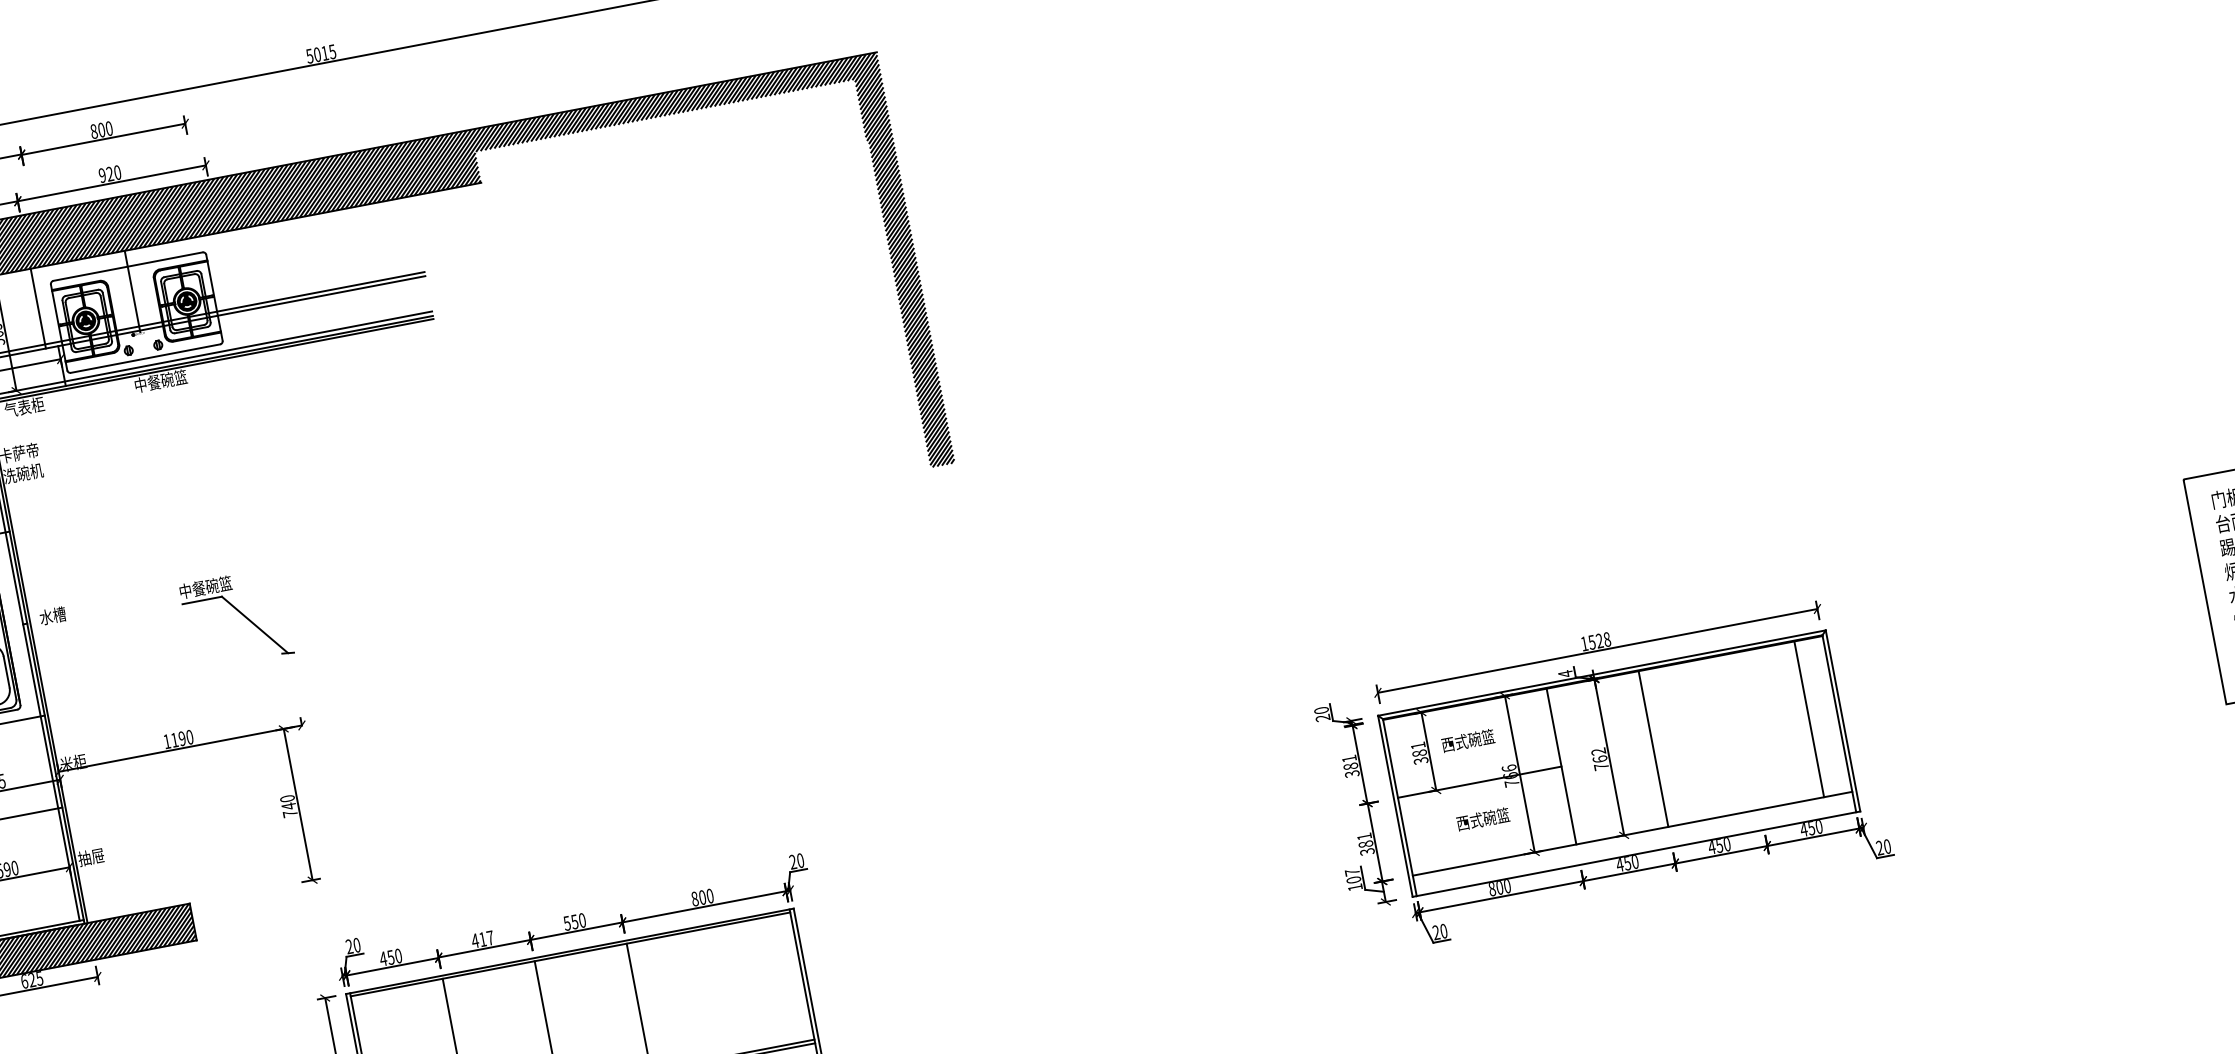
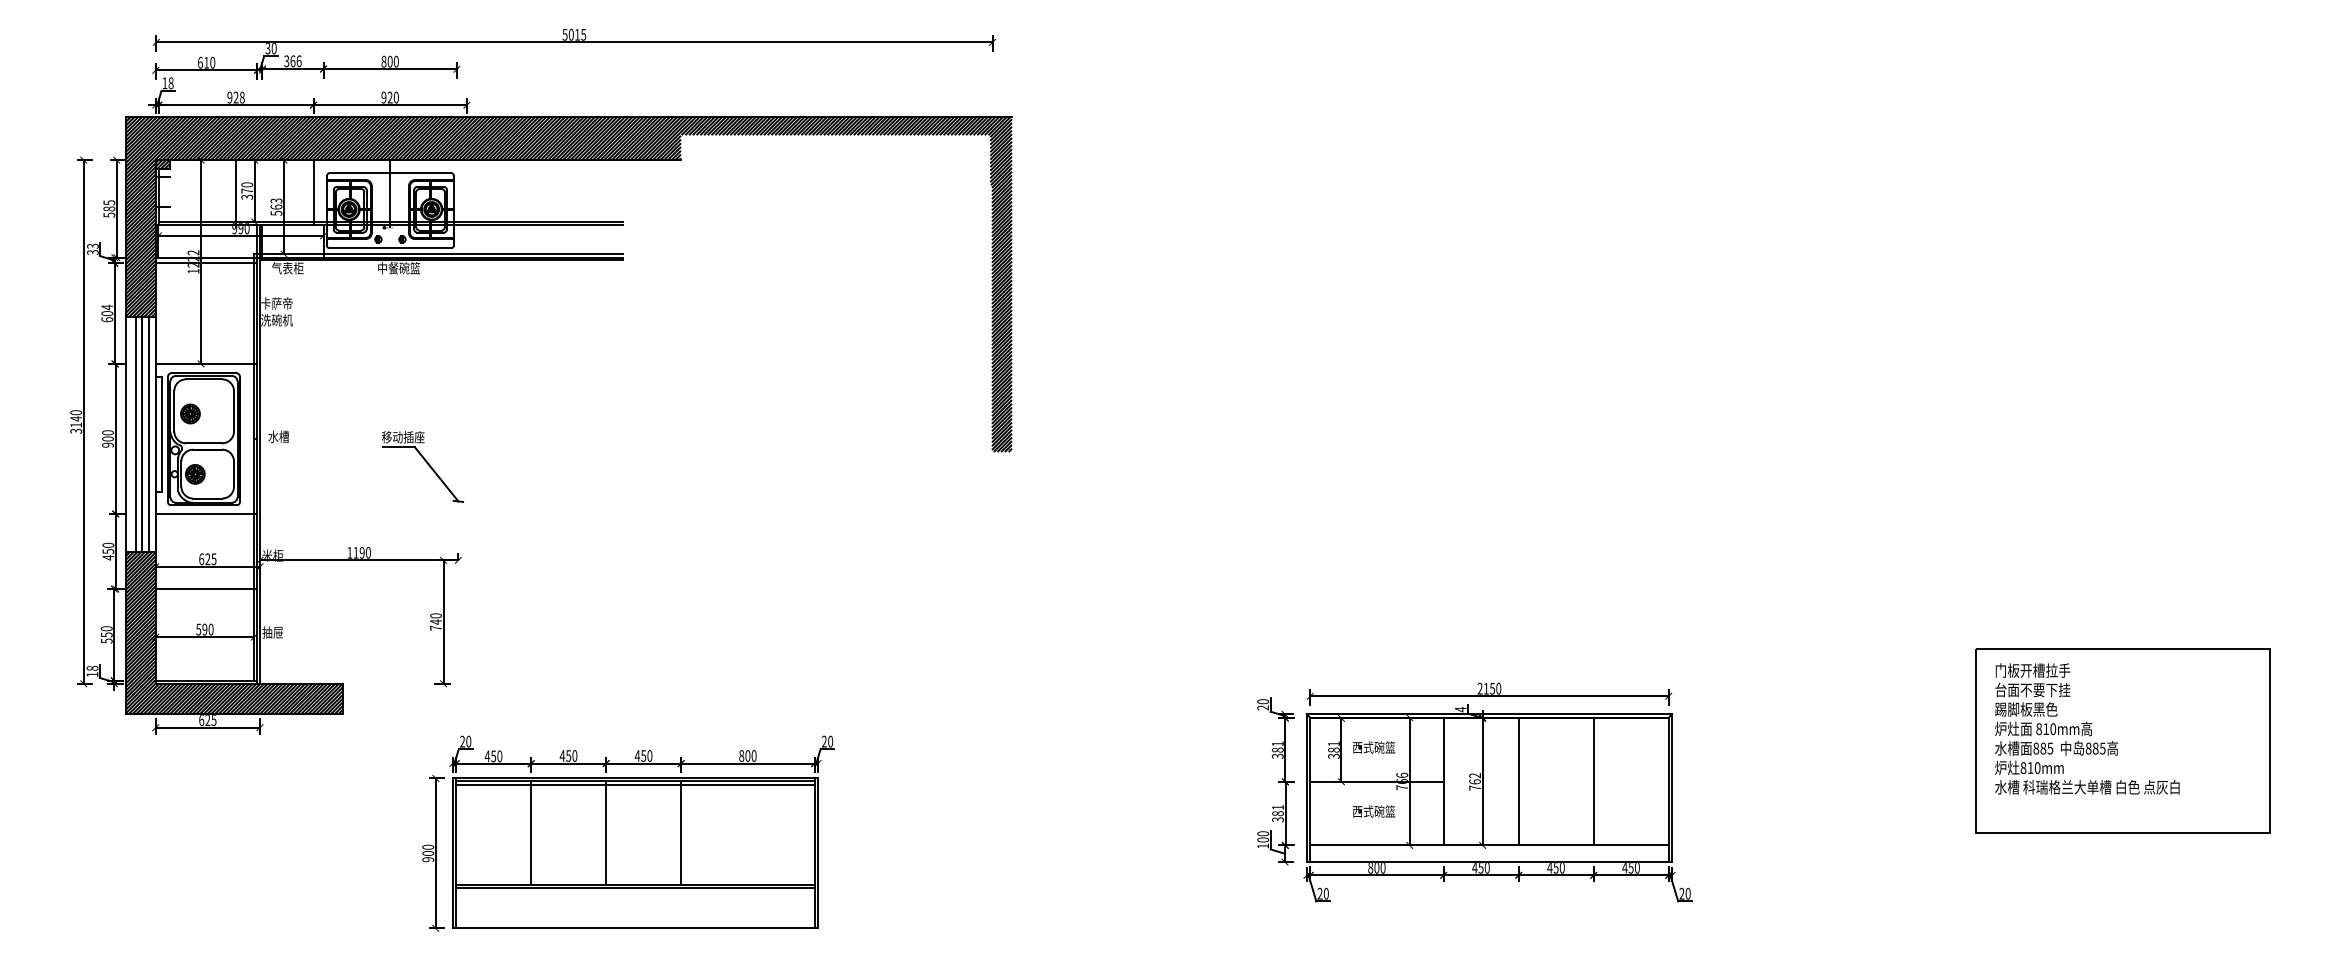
text: (205, 587) -> (403, 437), 中餐碗篮 -> 移动插座
text: (1595, 641) -> (1489, 688), 1528 -> 2150
line: (1808, 718) -> (1593, 781), moved
text: (1352, 871) -> (1263, 833), 107 -> 100
text: (567, 922) -> (637, 755), 550 -> 450
text: (486, 938) -> (571, 755), 417 -> 450
line: (571, 958) -> (635, 784), added

